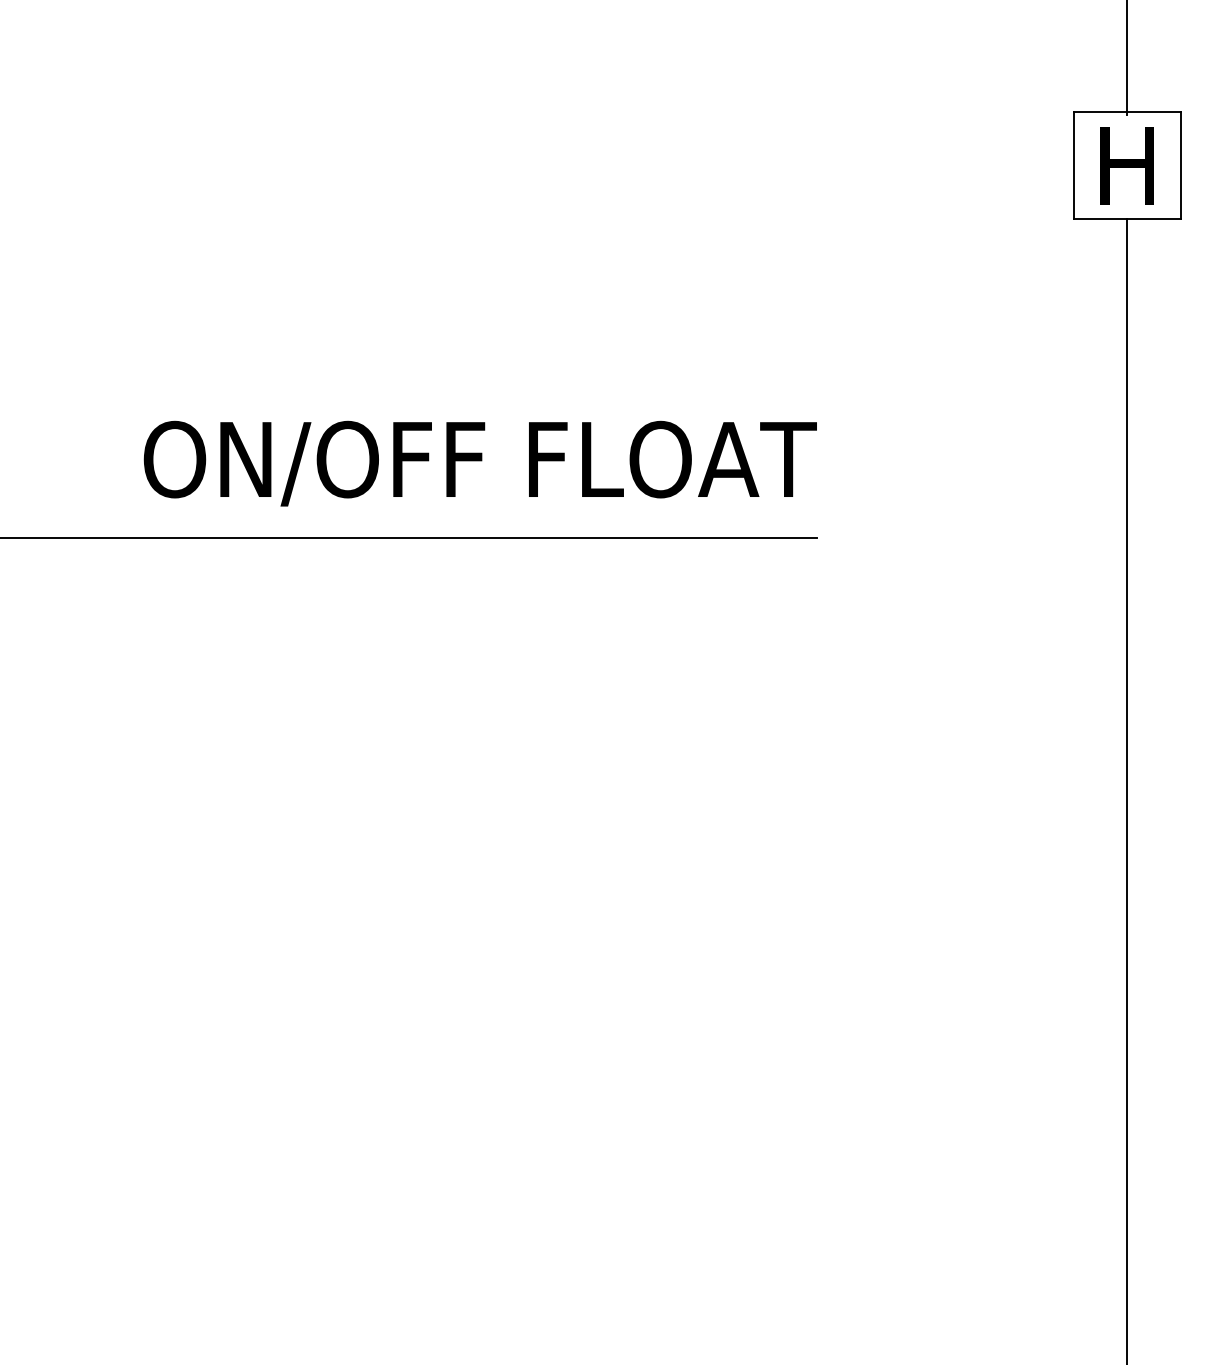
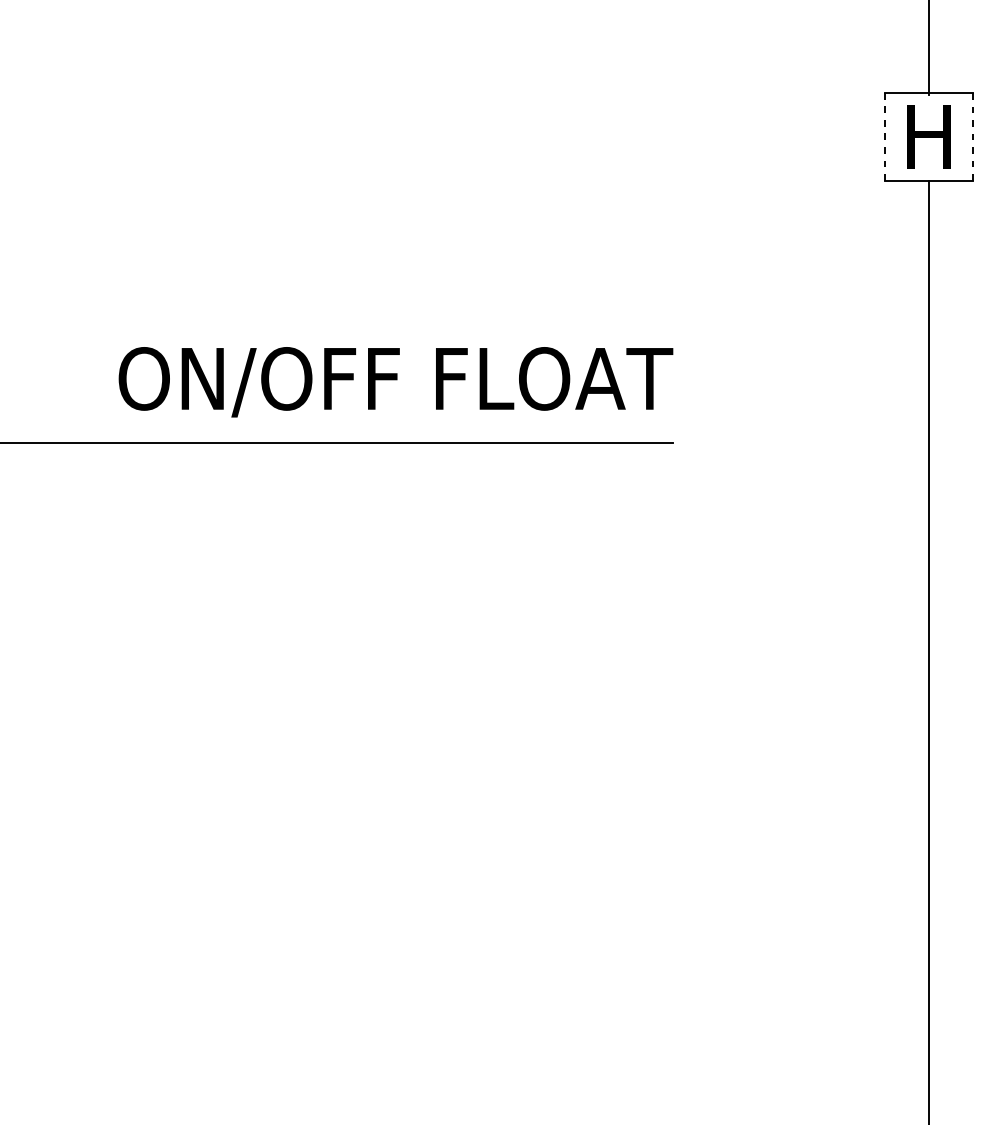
line: (1180, 165) -> (972, 136), solid -> dashed
line: (1073, 166) -> (884, 137), solid -> dashed

